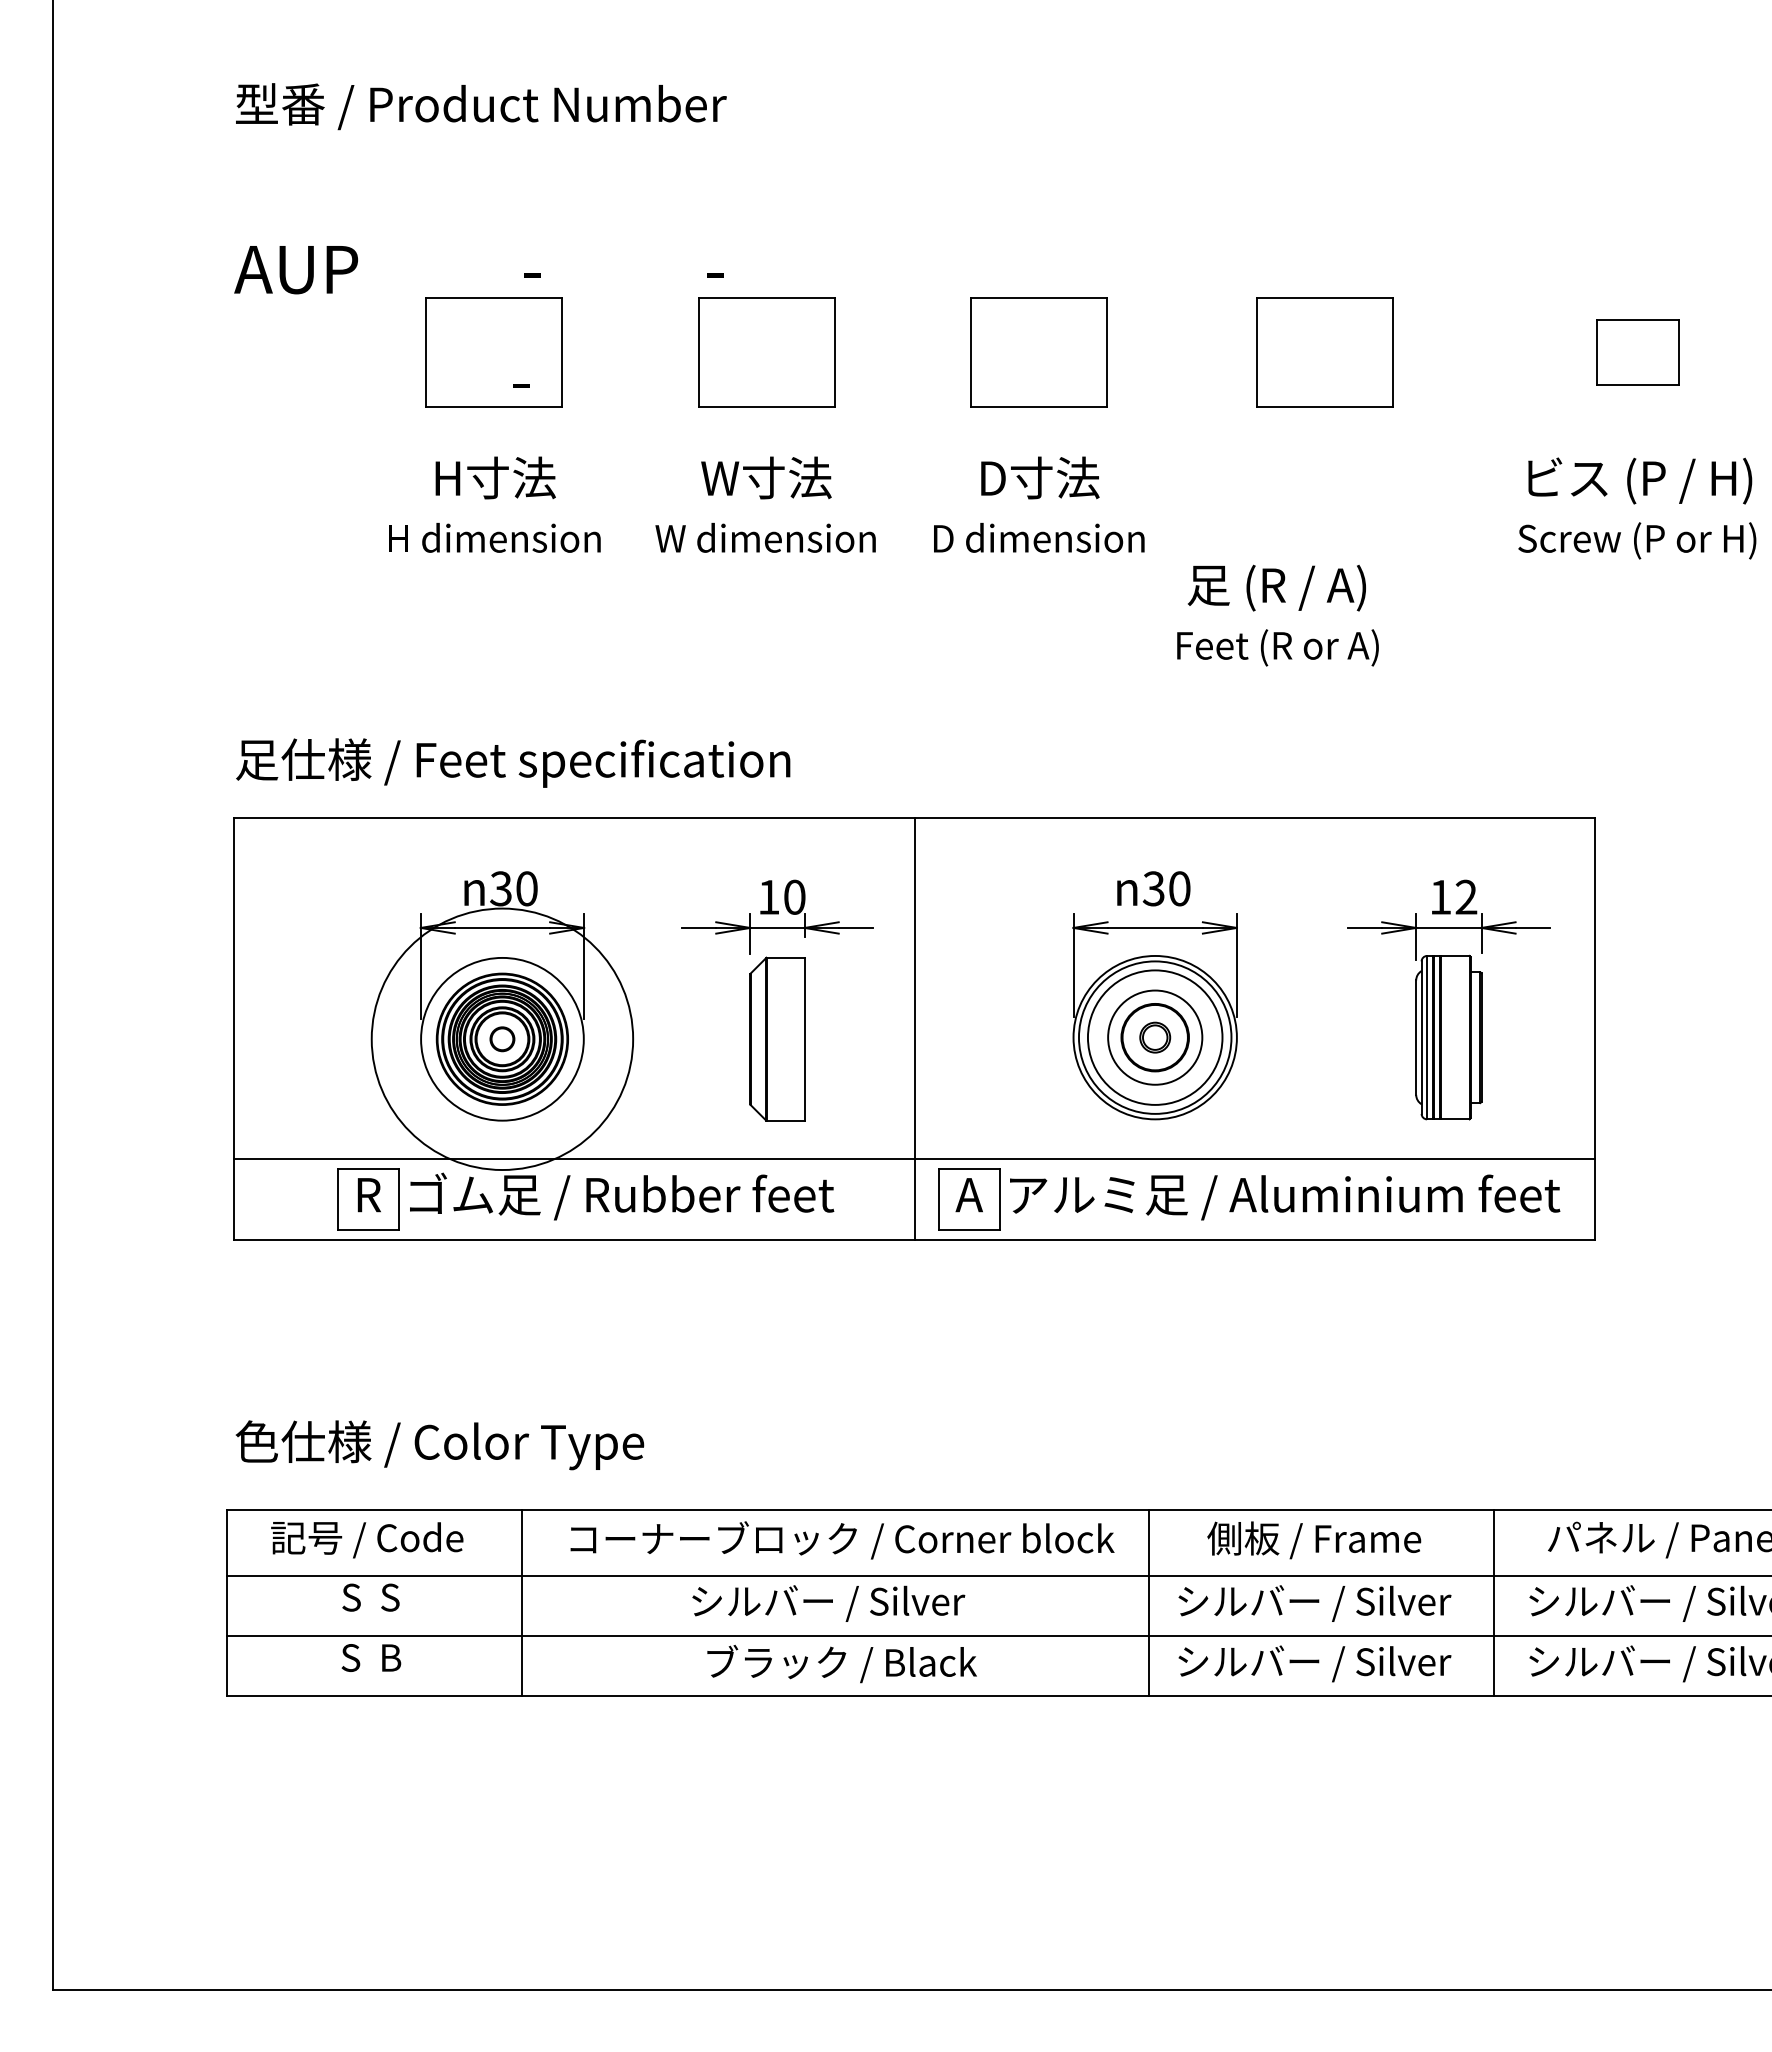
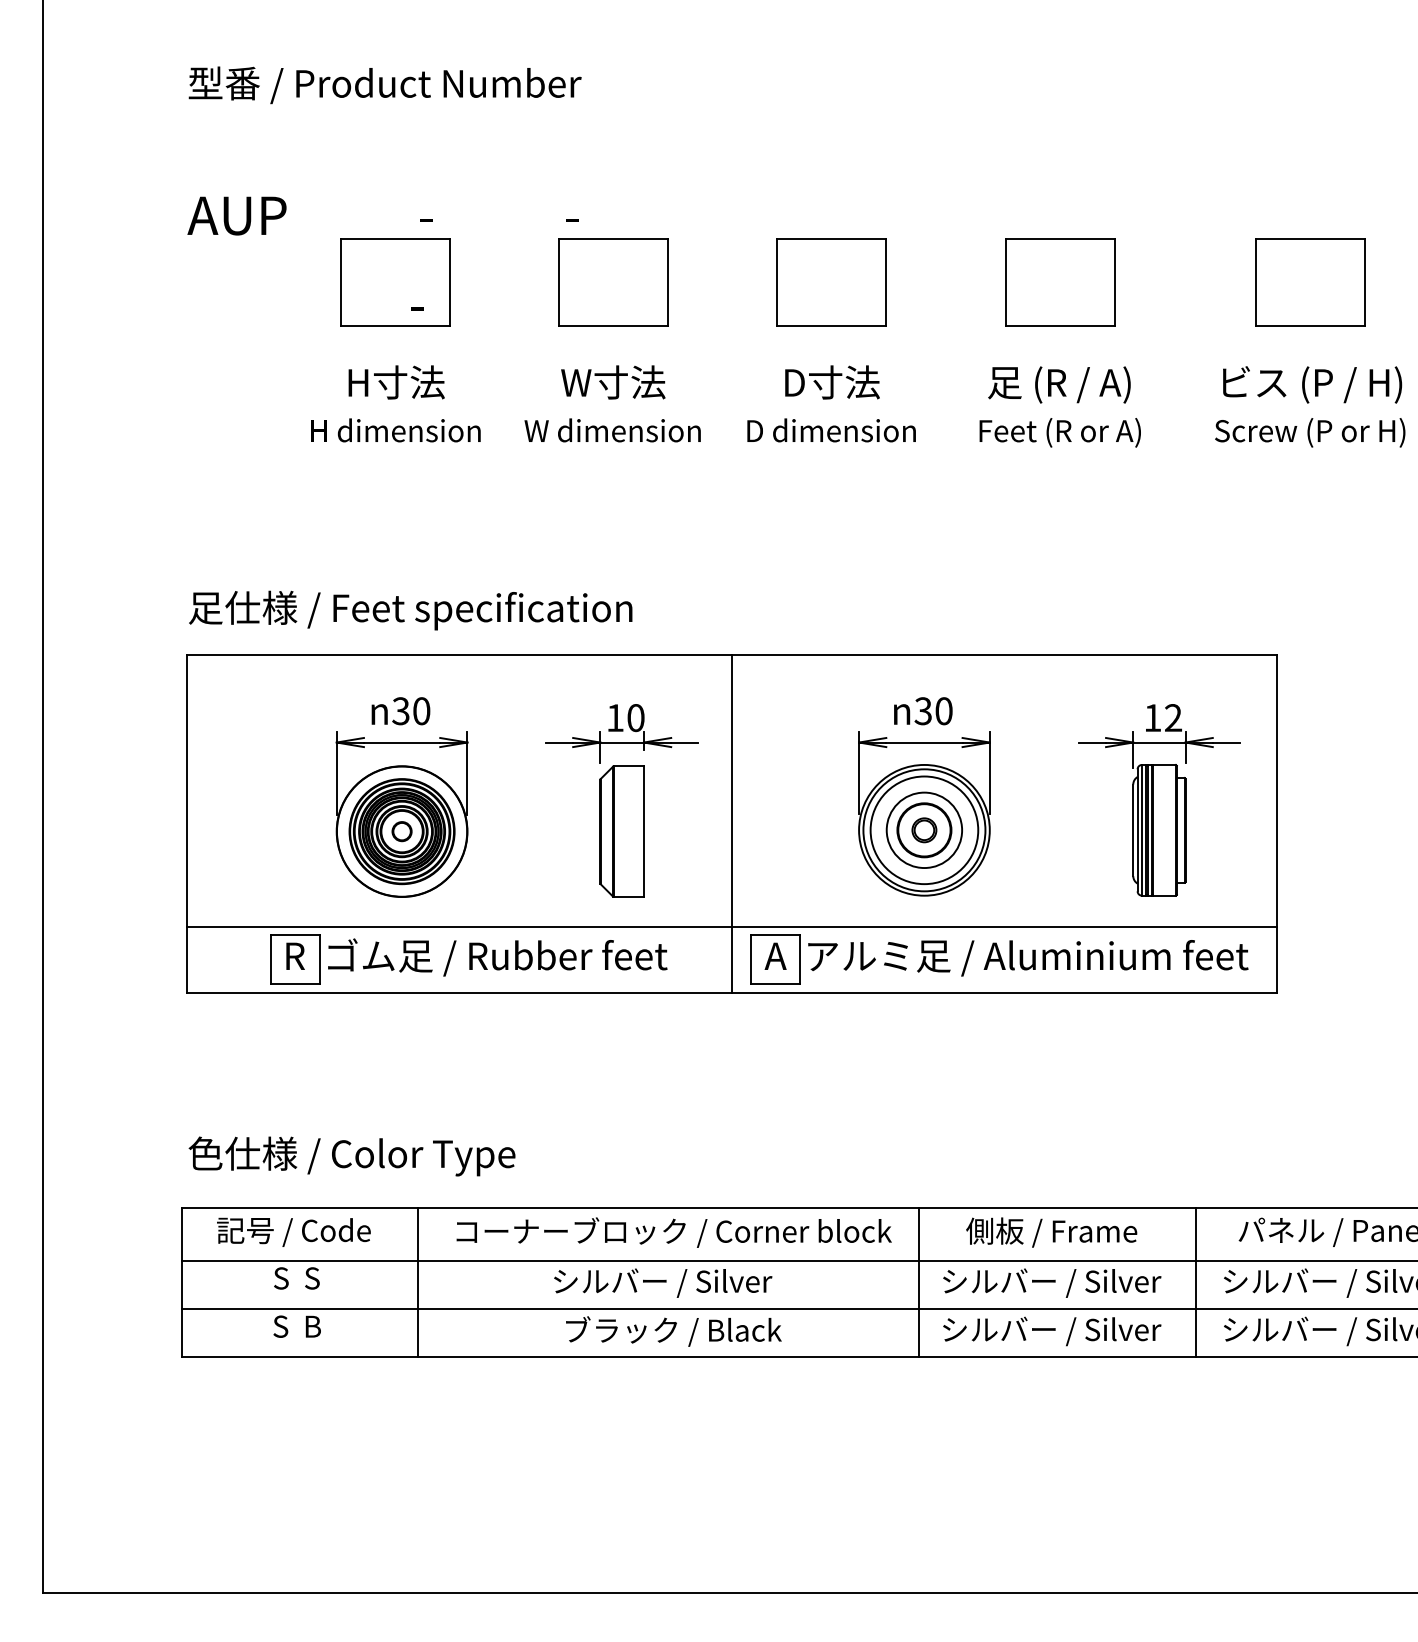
part: (1637, 352) -> (1310, 282), size x1.67
text: (1277, 615) -> (1059, 406), moved
circle: (502, 1038) -> (402, 831), size x0.62

